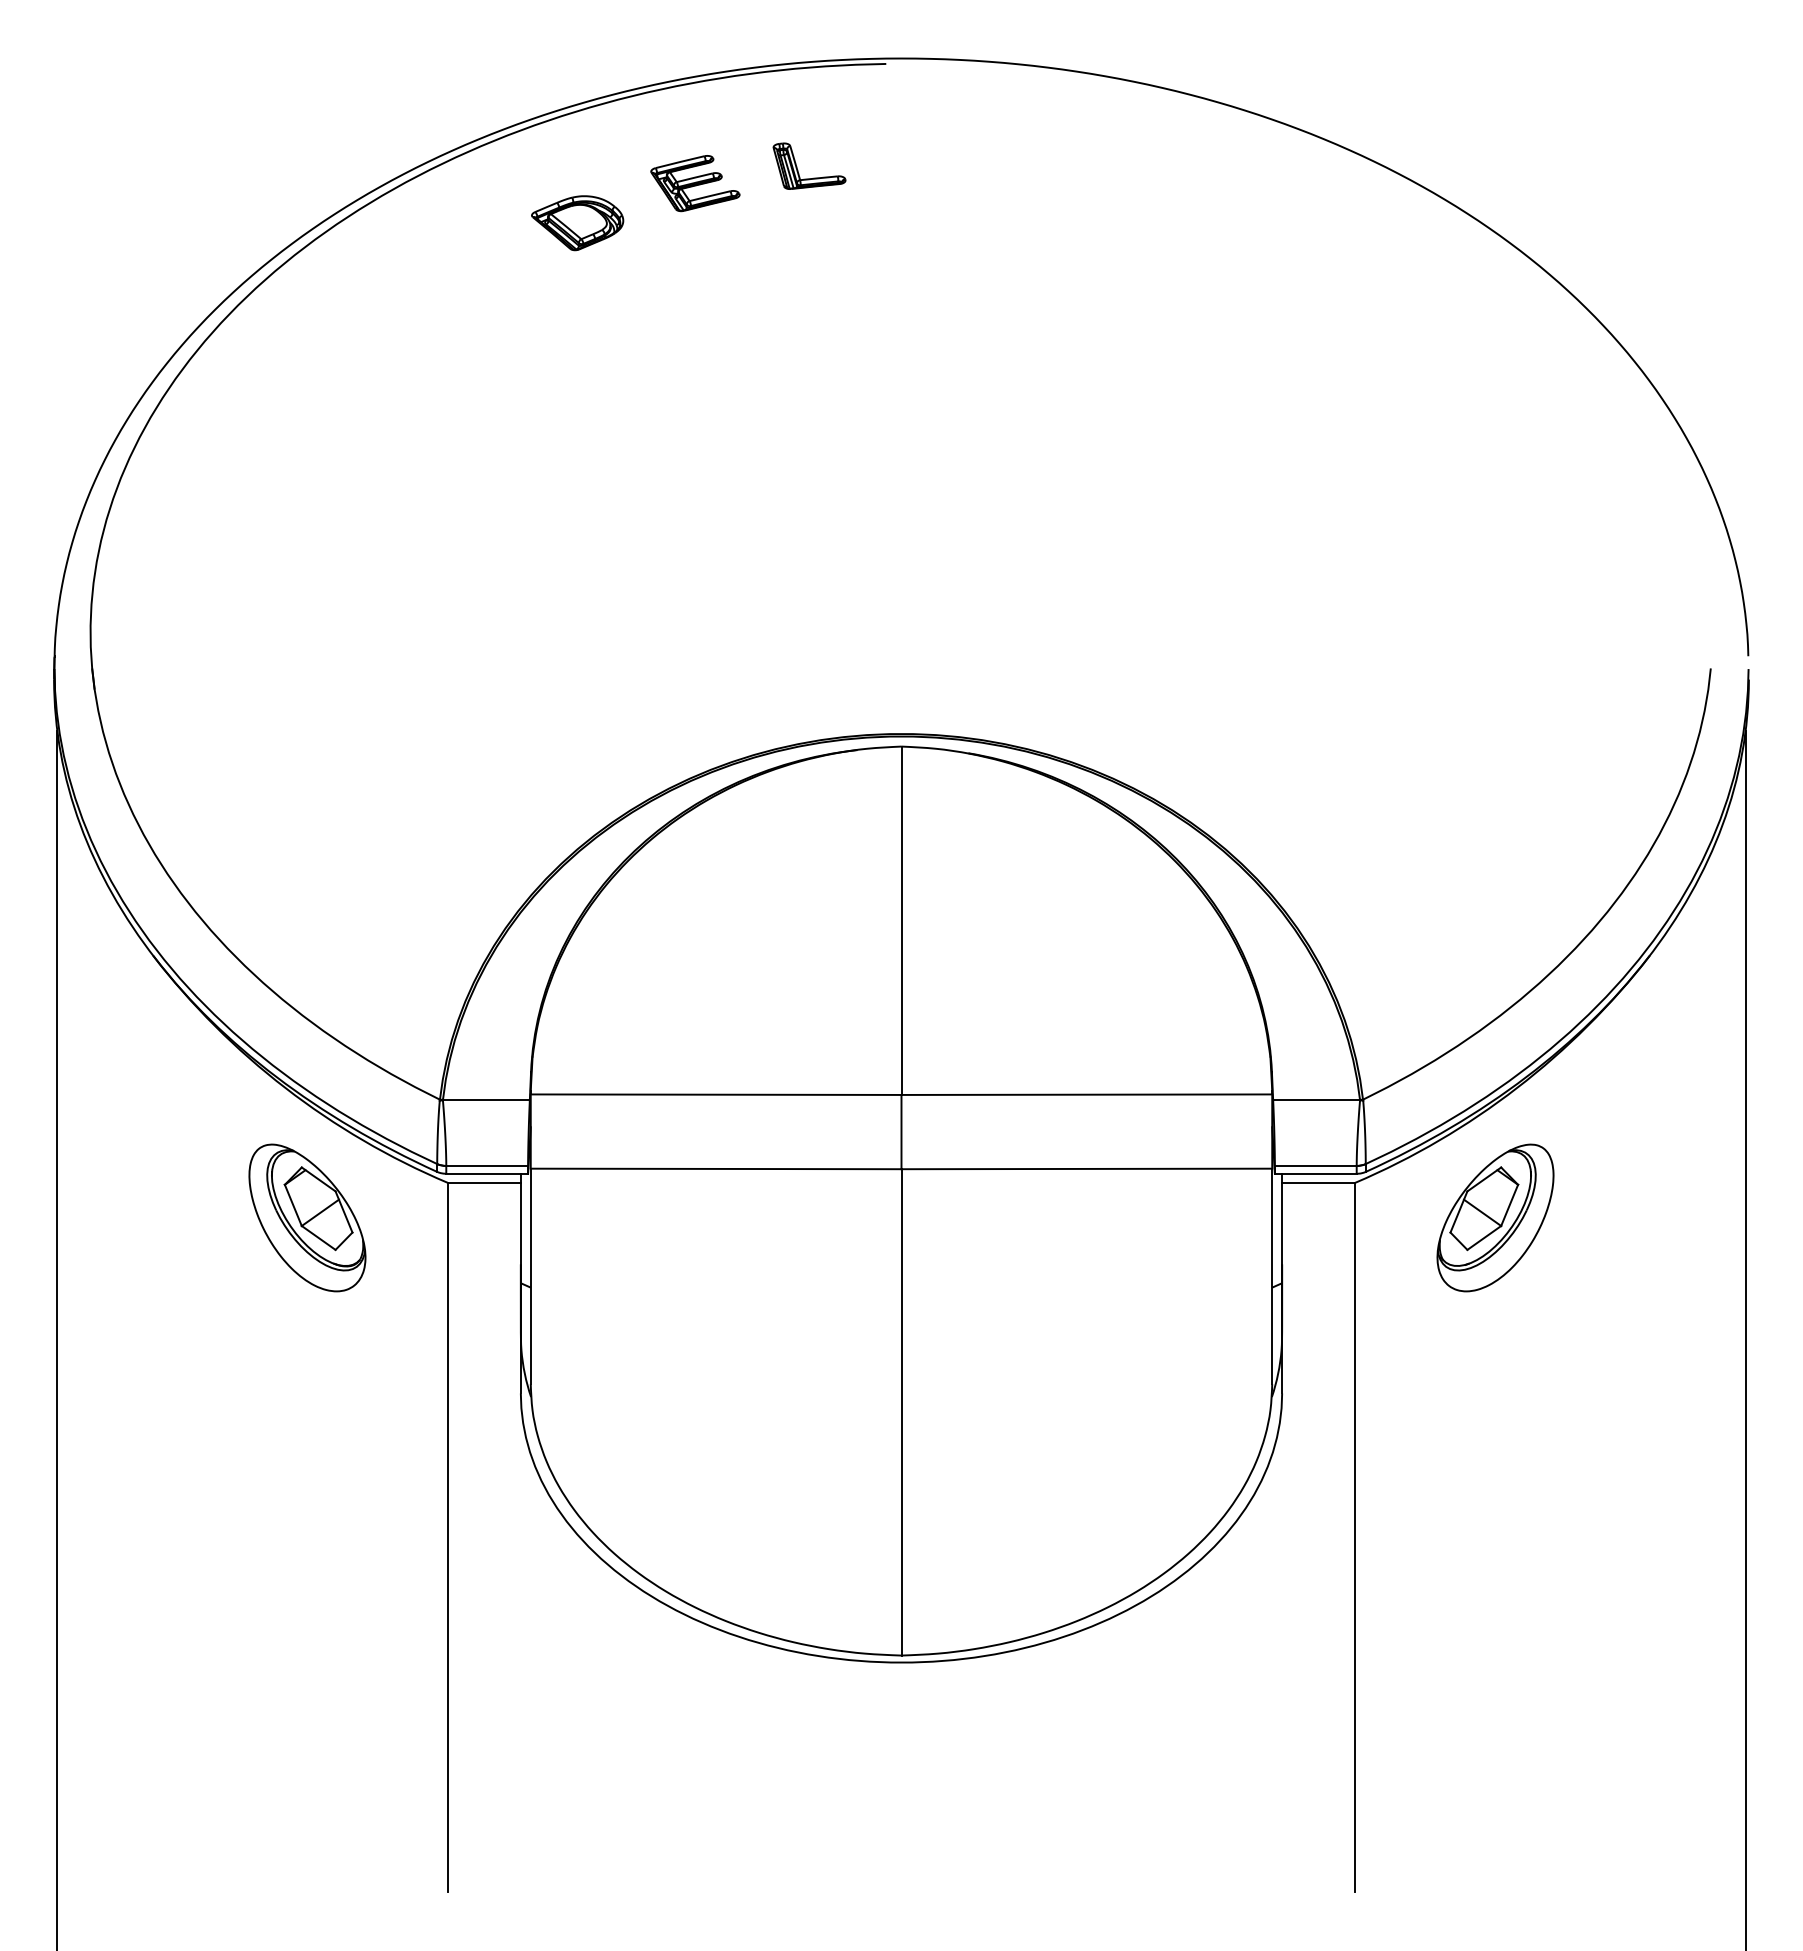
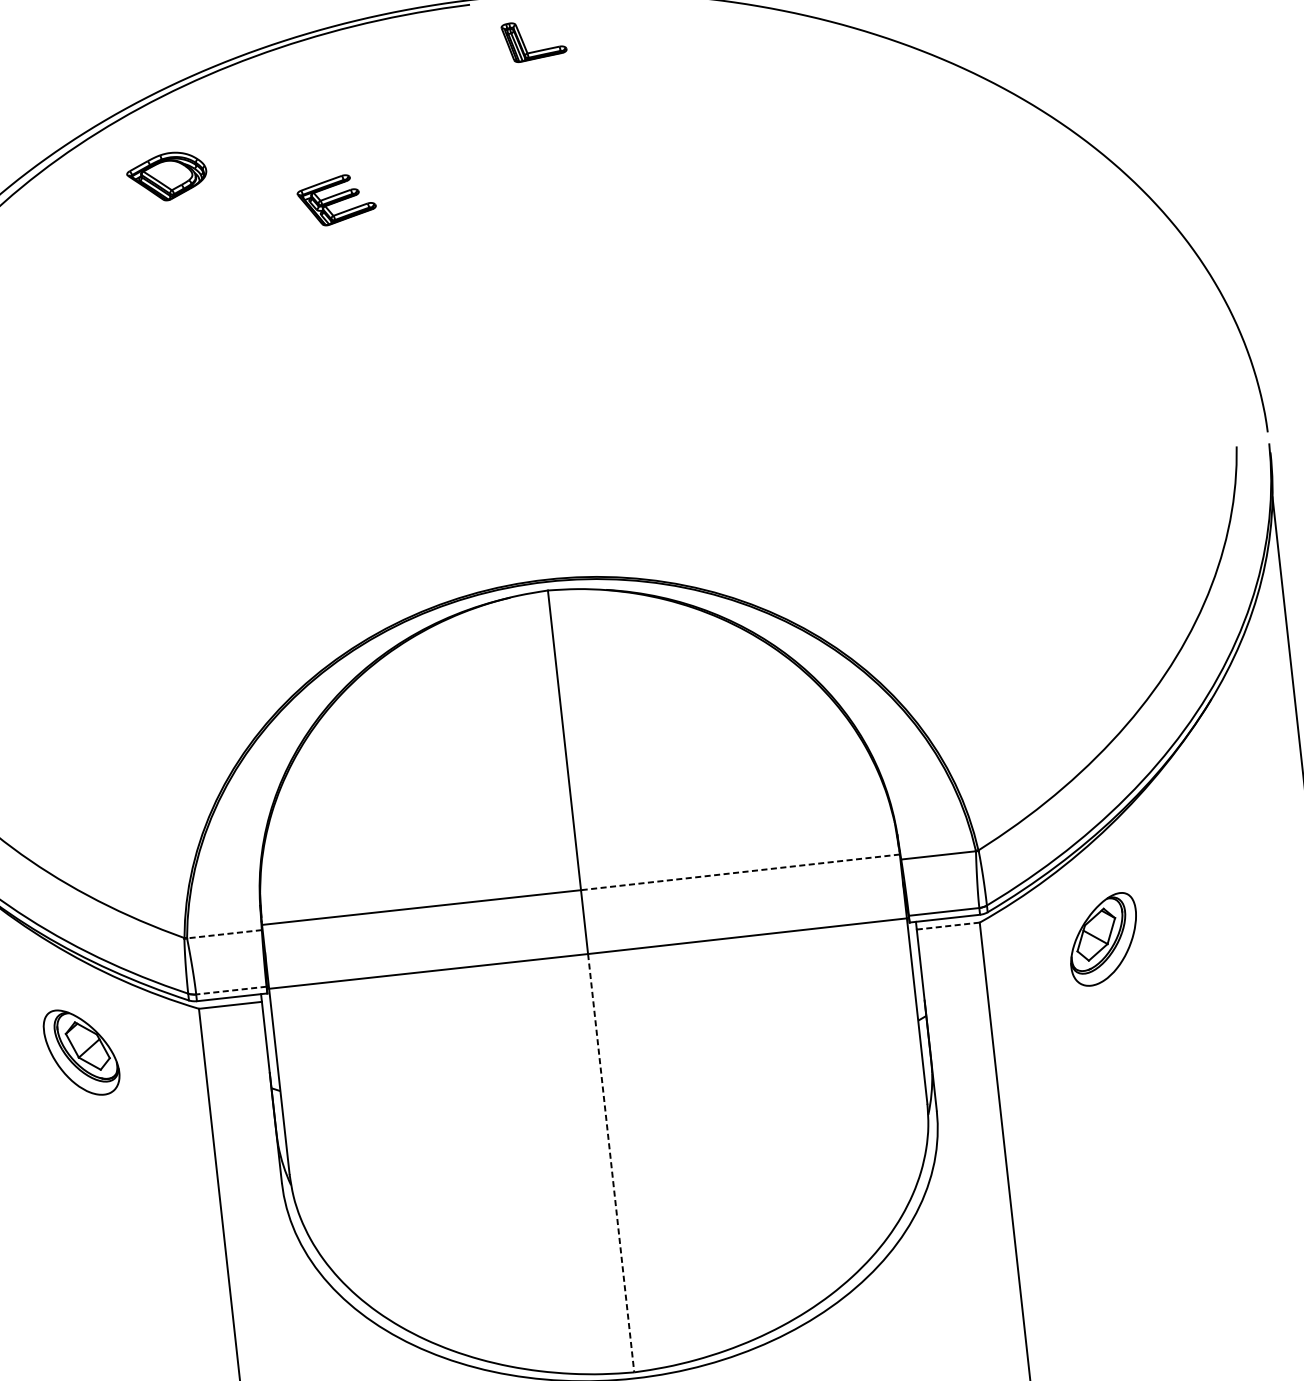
part: (797, 166) -> (523, 41), moved
part: (695, 183) -> (336, 200), moved
part: (577, 223) -> (167, 177), moved
line: (1086, 1094) -> (740, 872), solid -> dashed
line: (485, 1100) -> (223, 934), solid -> dashed
line: (487, 1165) -> (231, 990), solid -> dashed
line: (1318, 1182) -> (948, 925), solid -> dashed
part: (307, 1217) -> (81, 1051), size x0.7
part: (1495, 1217) -> (1103, 939), size x0.7
line: (901, 1412) -> (611, 1163), solid -> dashed

